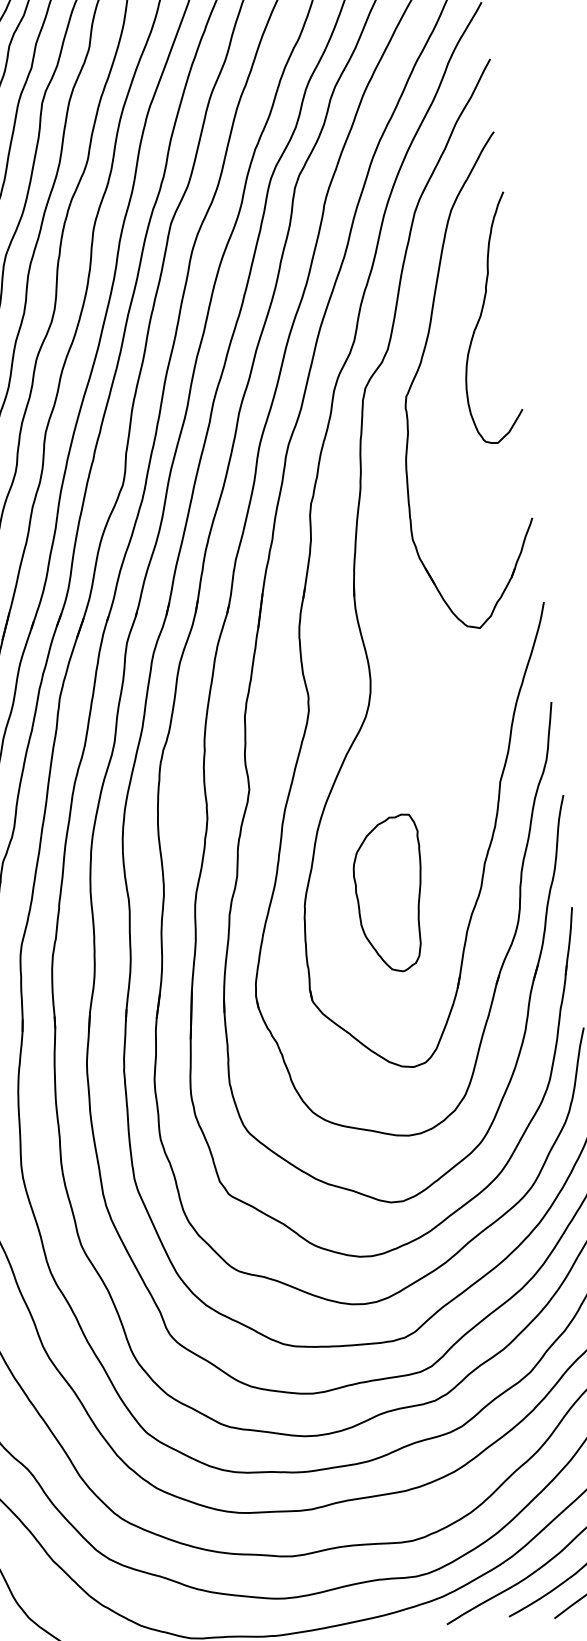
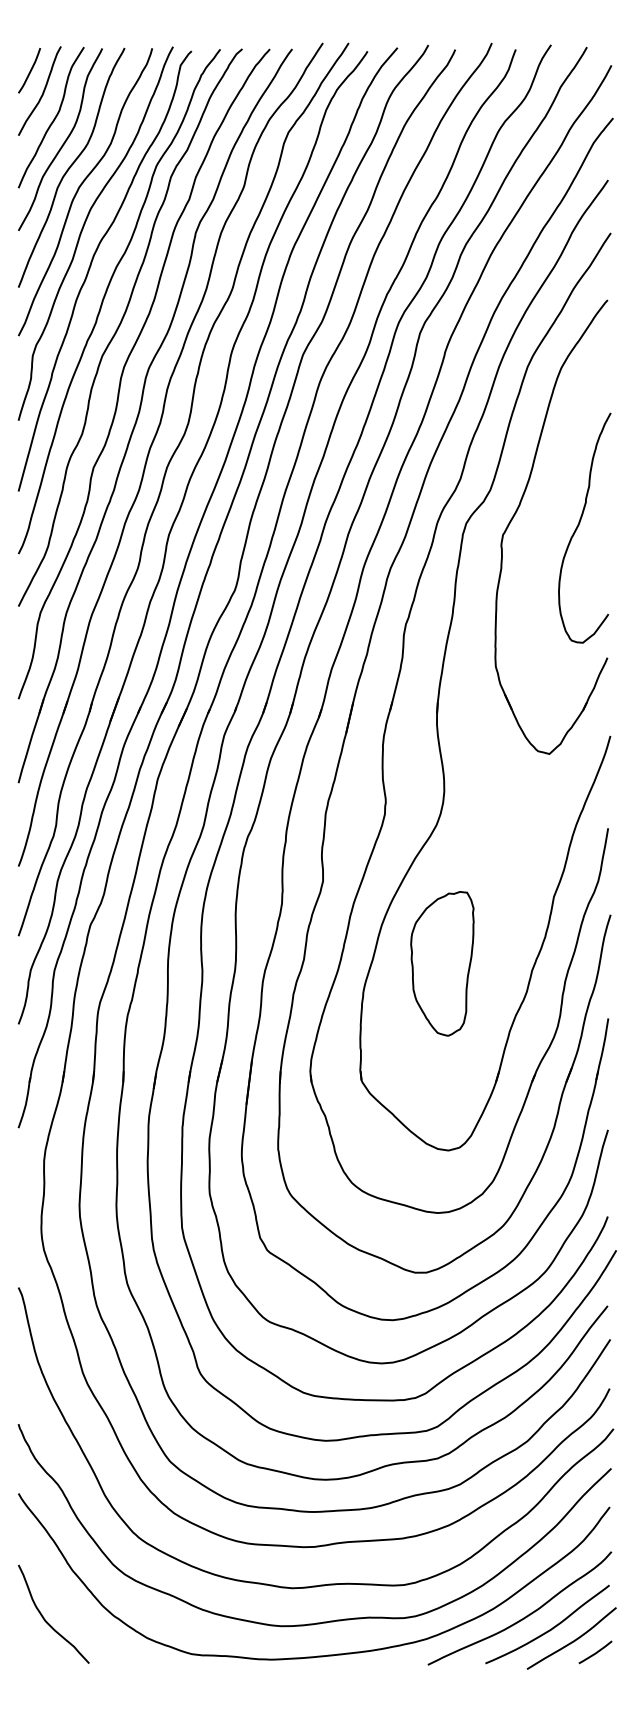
curve: (481, 316) -> (579, 525), moved
part: (389, 893) -> (442, 963), moved

